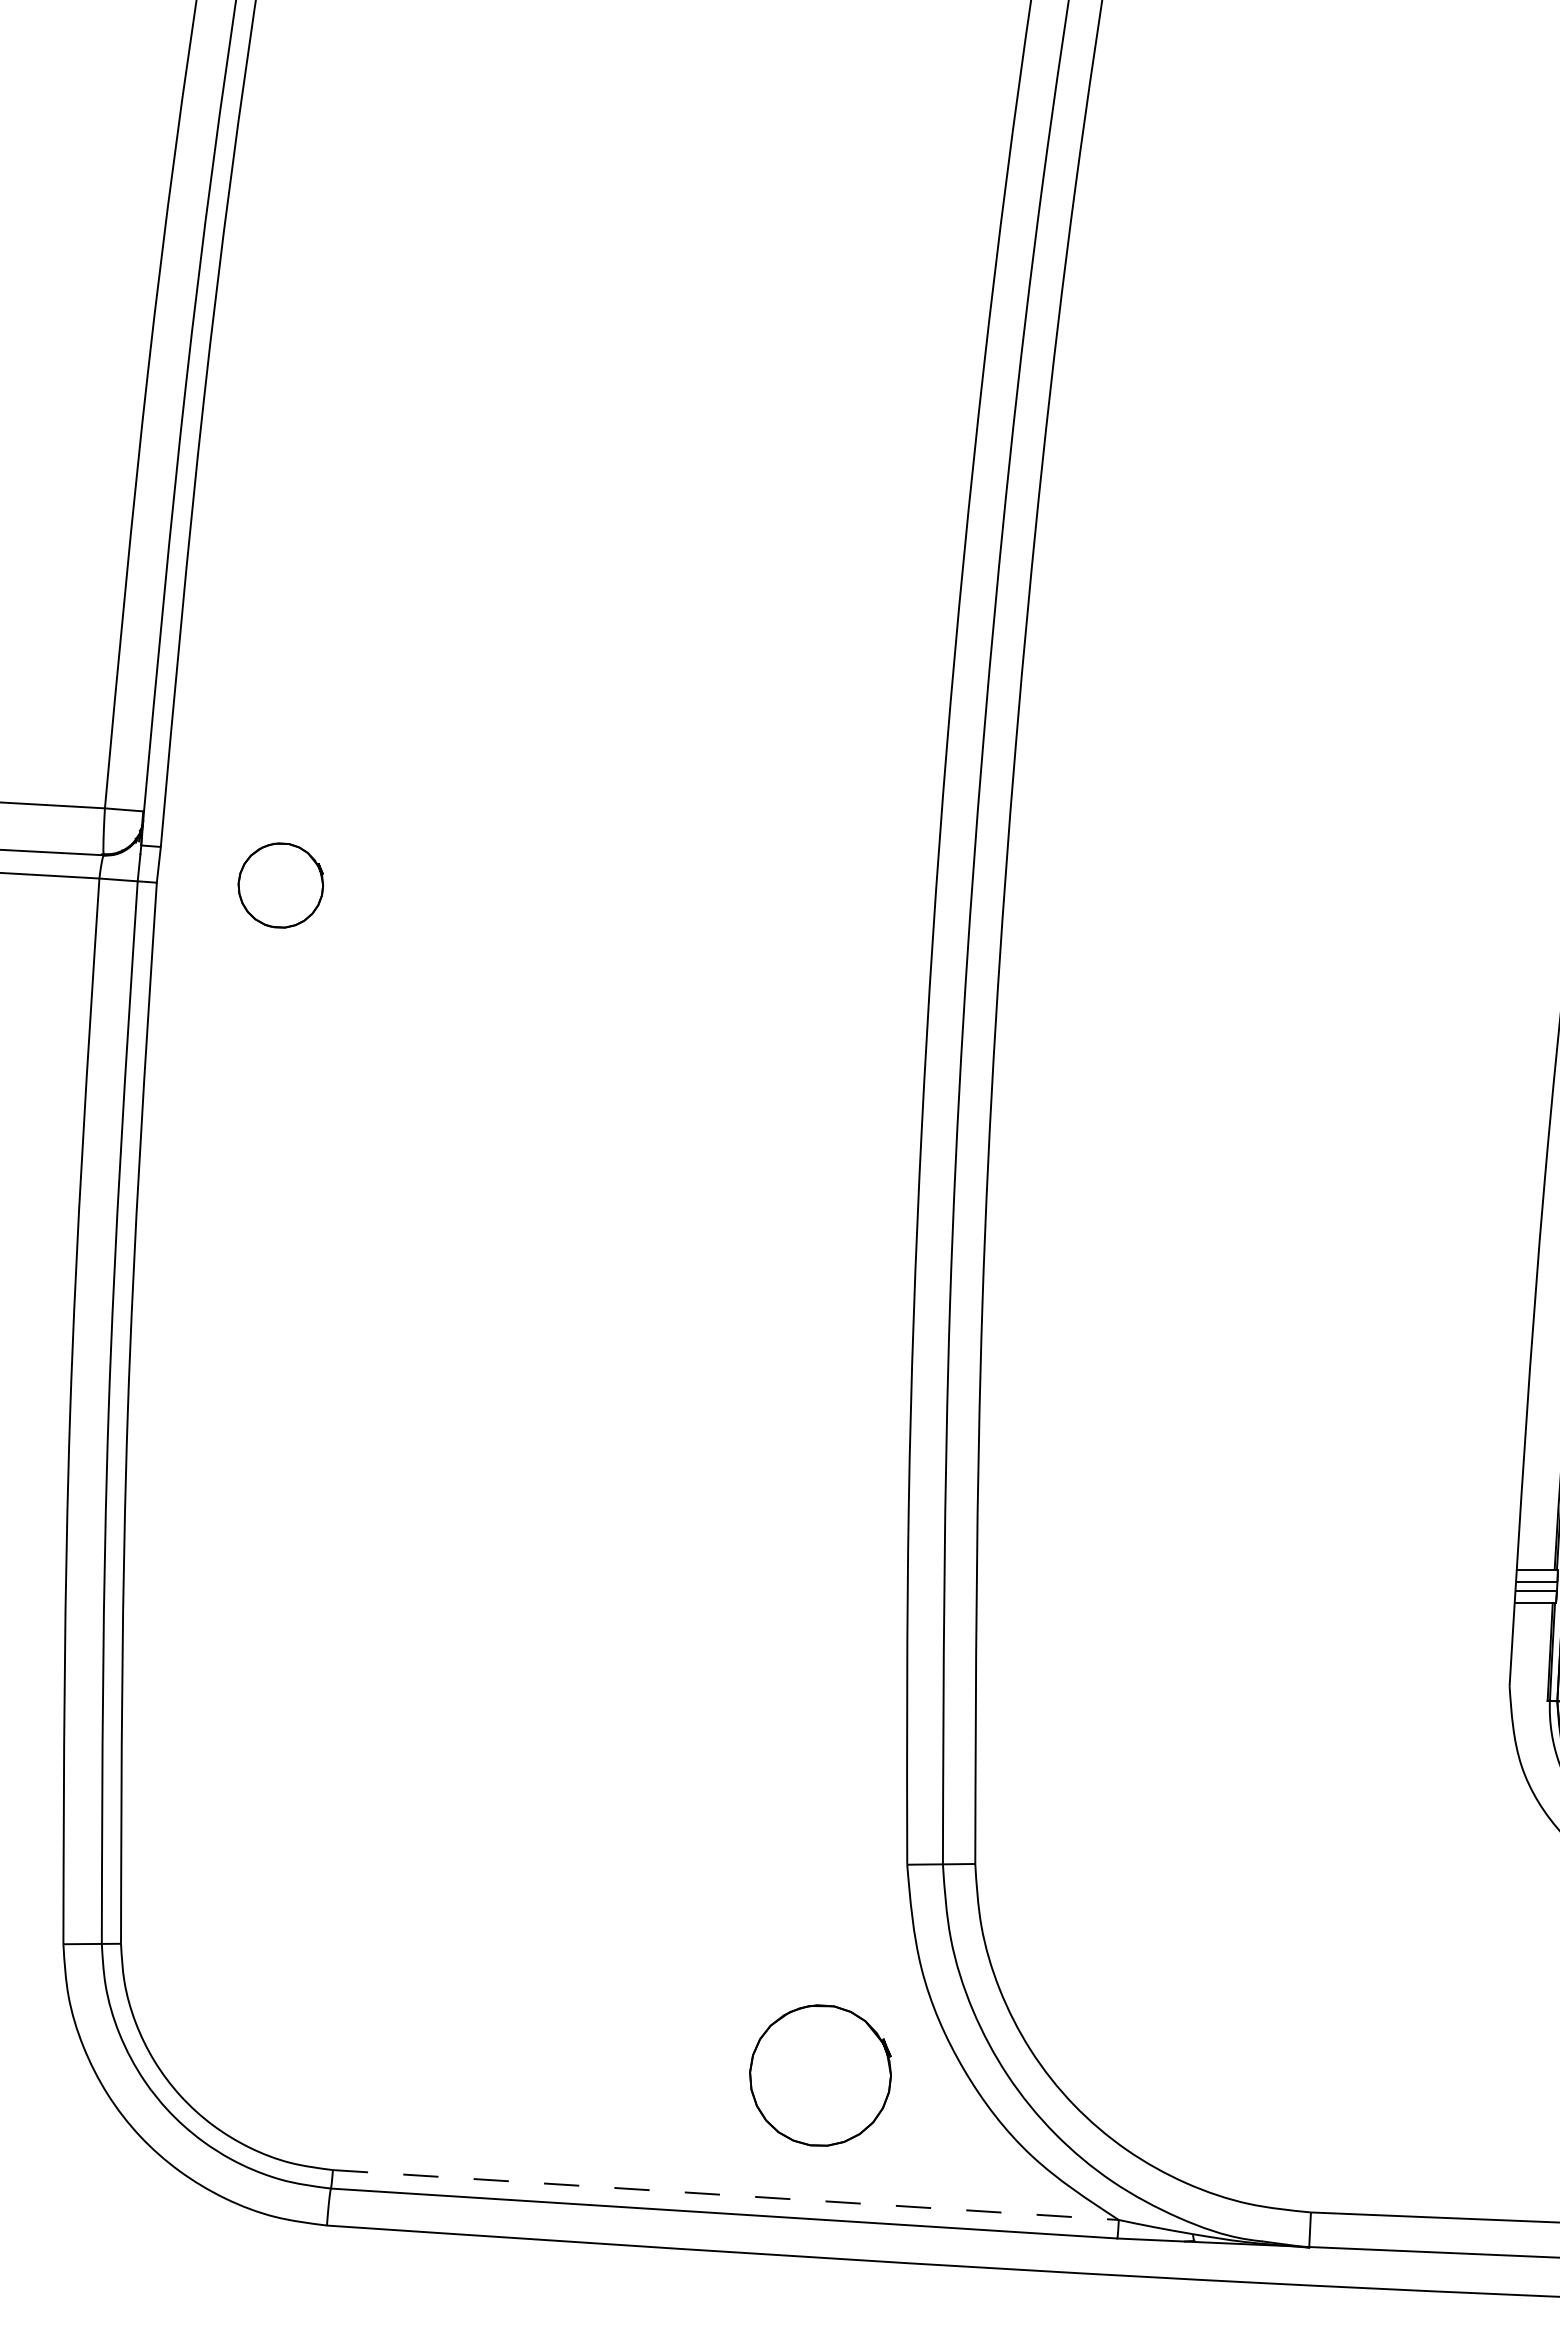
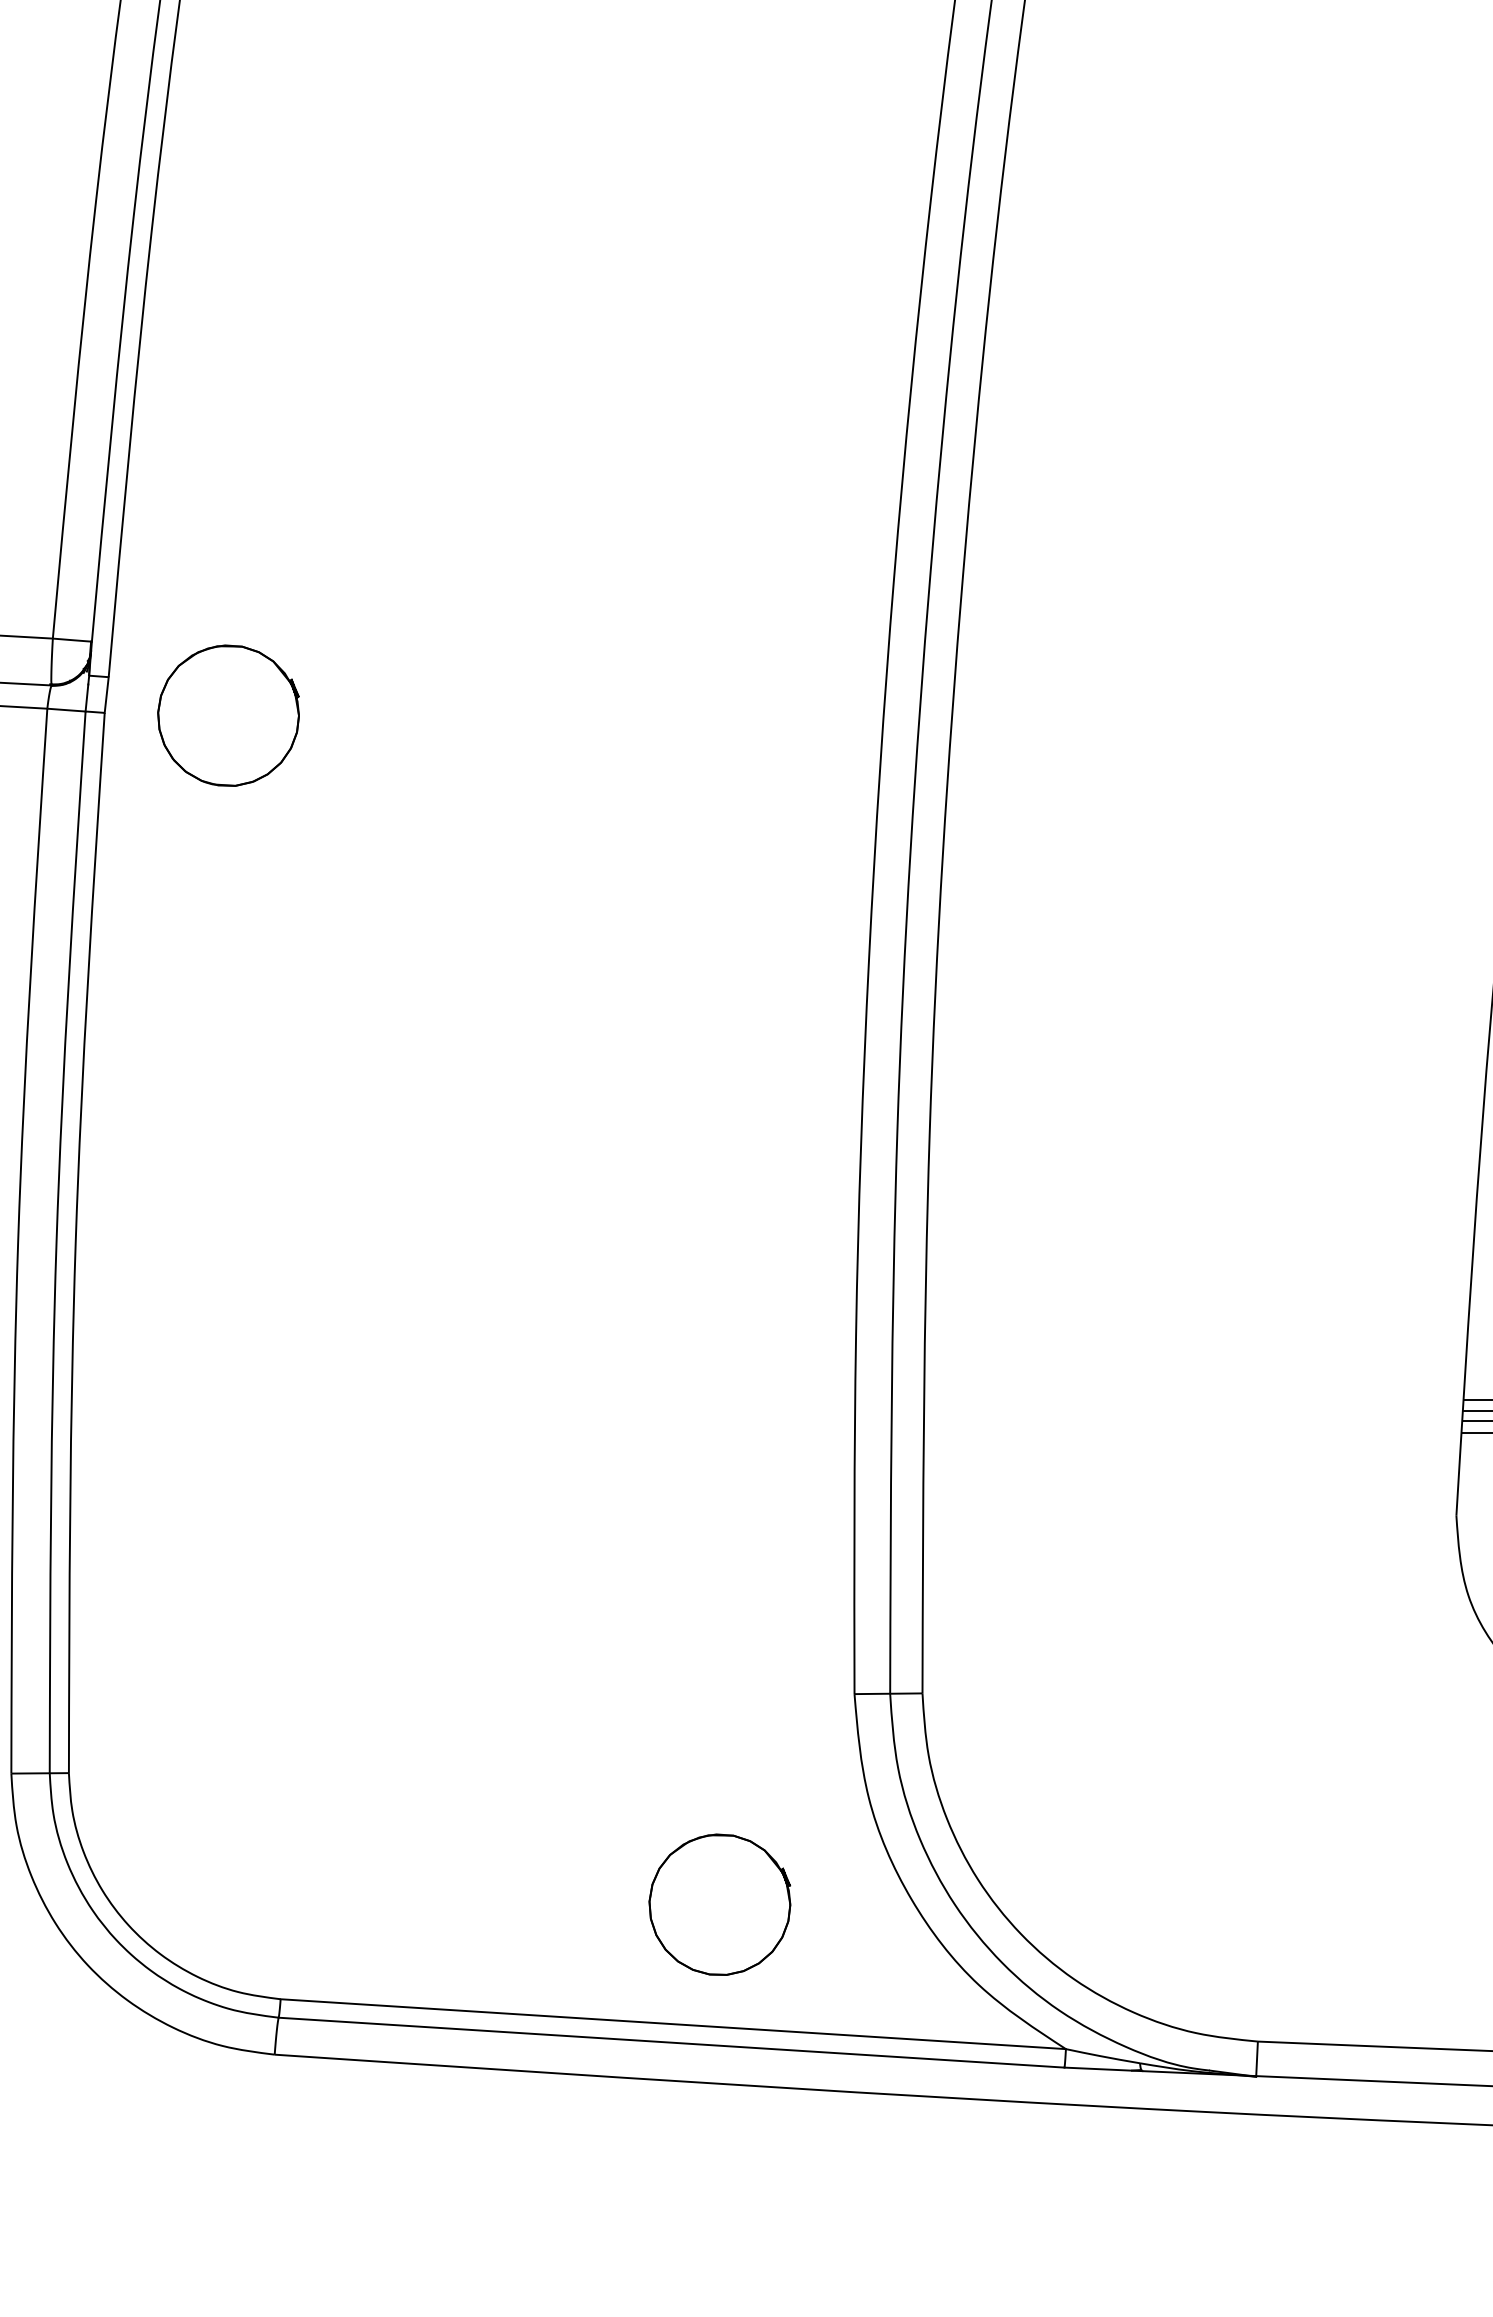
part: (280, 885) -> (228, 715), size x1.67
part: (820, 2075) -> (719, 1904), moved
line: (725, 2195) -> (672, 2024), dashed -> solid

